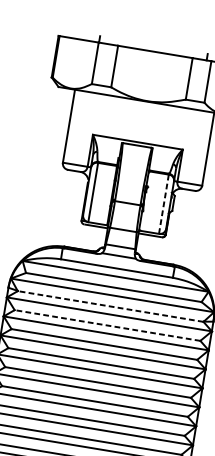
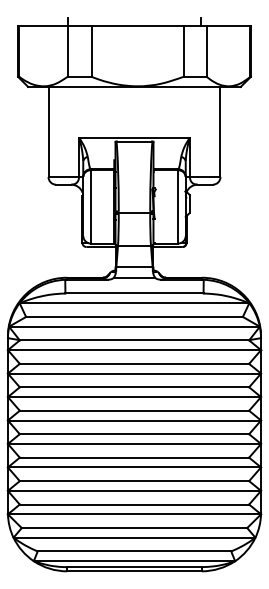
line: (164, 203) -> (178, 206), dashed -> solid
line: (110, 306) -> (134, 340), dashed -> solid
line: (107, 325) -> (134, 363), dashed -> solid

